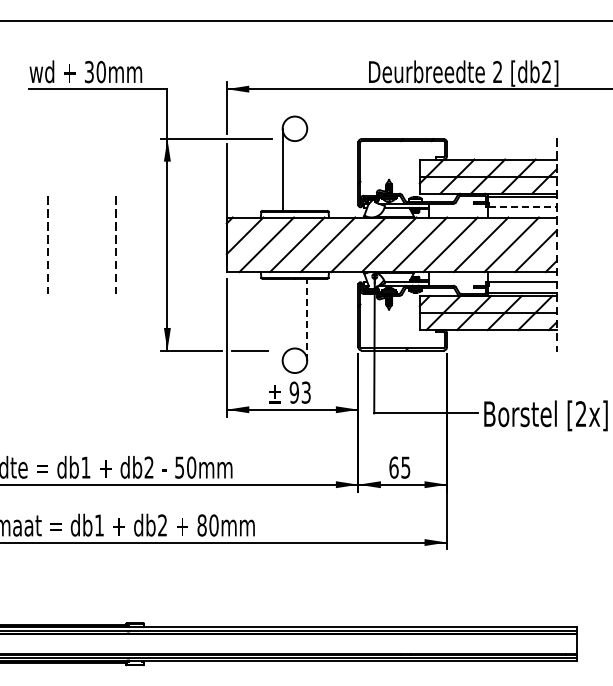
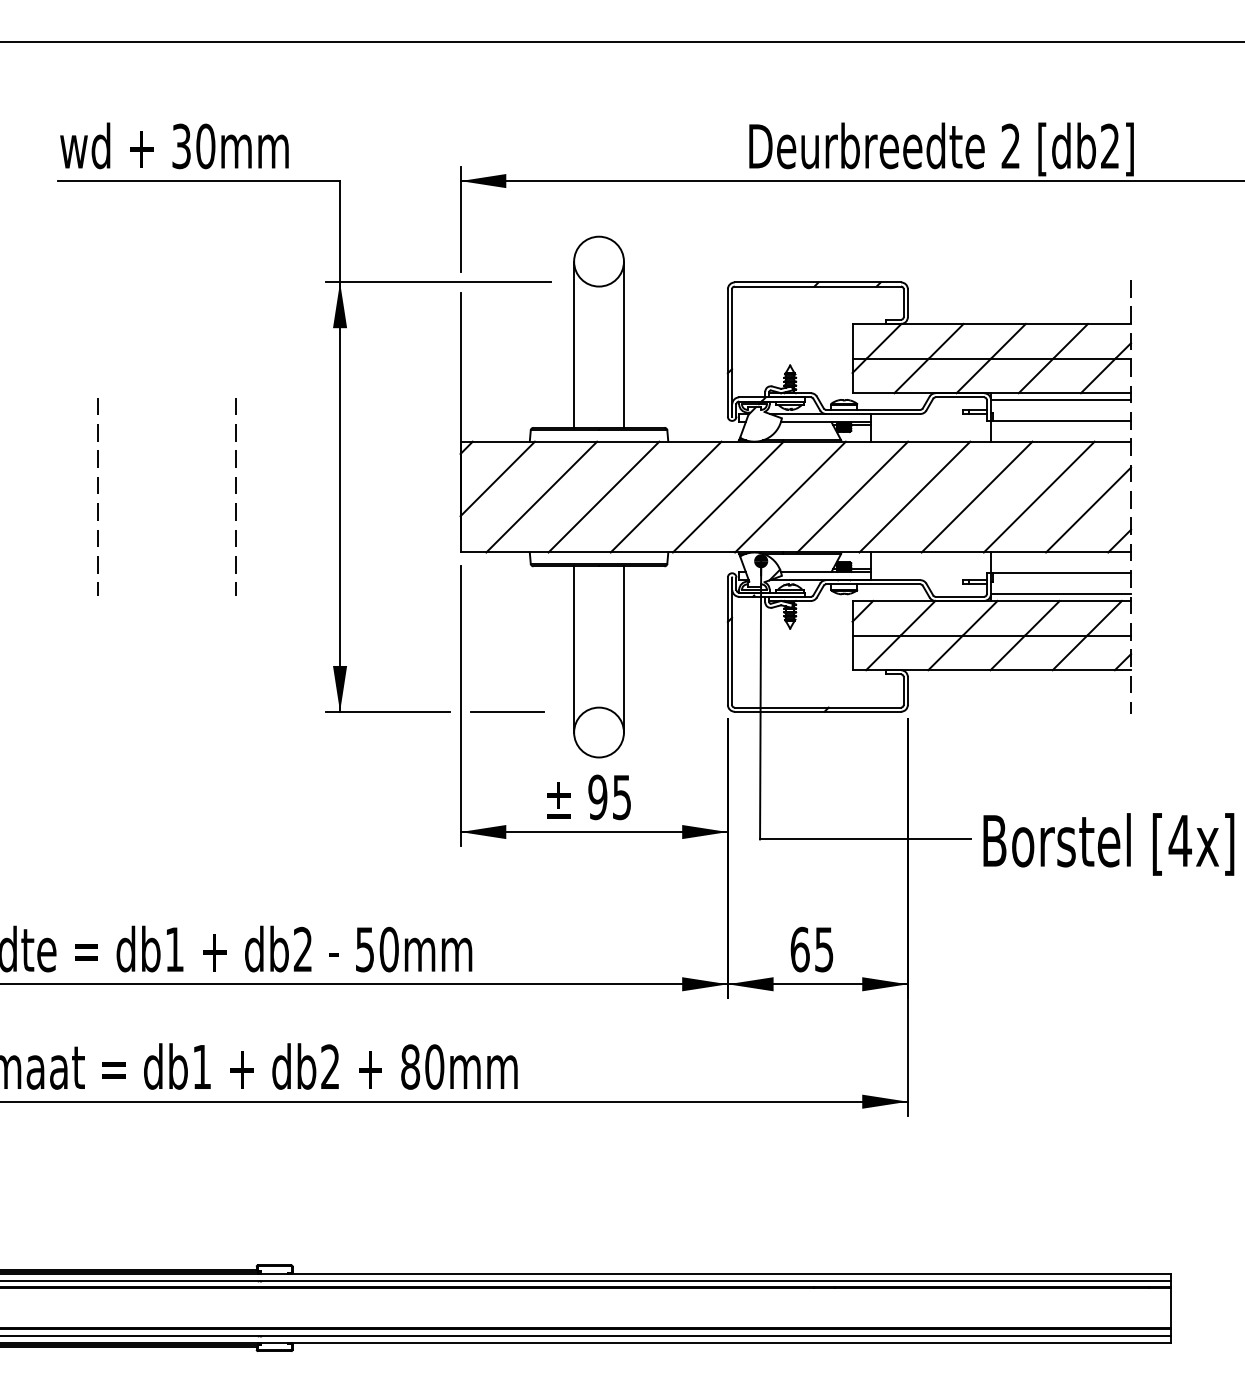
line: (307, 169) -> (624, 344), added
line: (523, 207) -> (1063, 421), dashed -> solid
line: (282, 319) -> (573, 648), added
line: (307, 319) -> (624, 648), dashed -> solid
text: (306, 392) -> (622, 797), 93 -> 95
text: (580, 413) -> (1178, 839), [2x] -> [4x]

